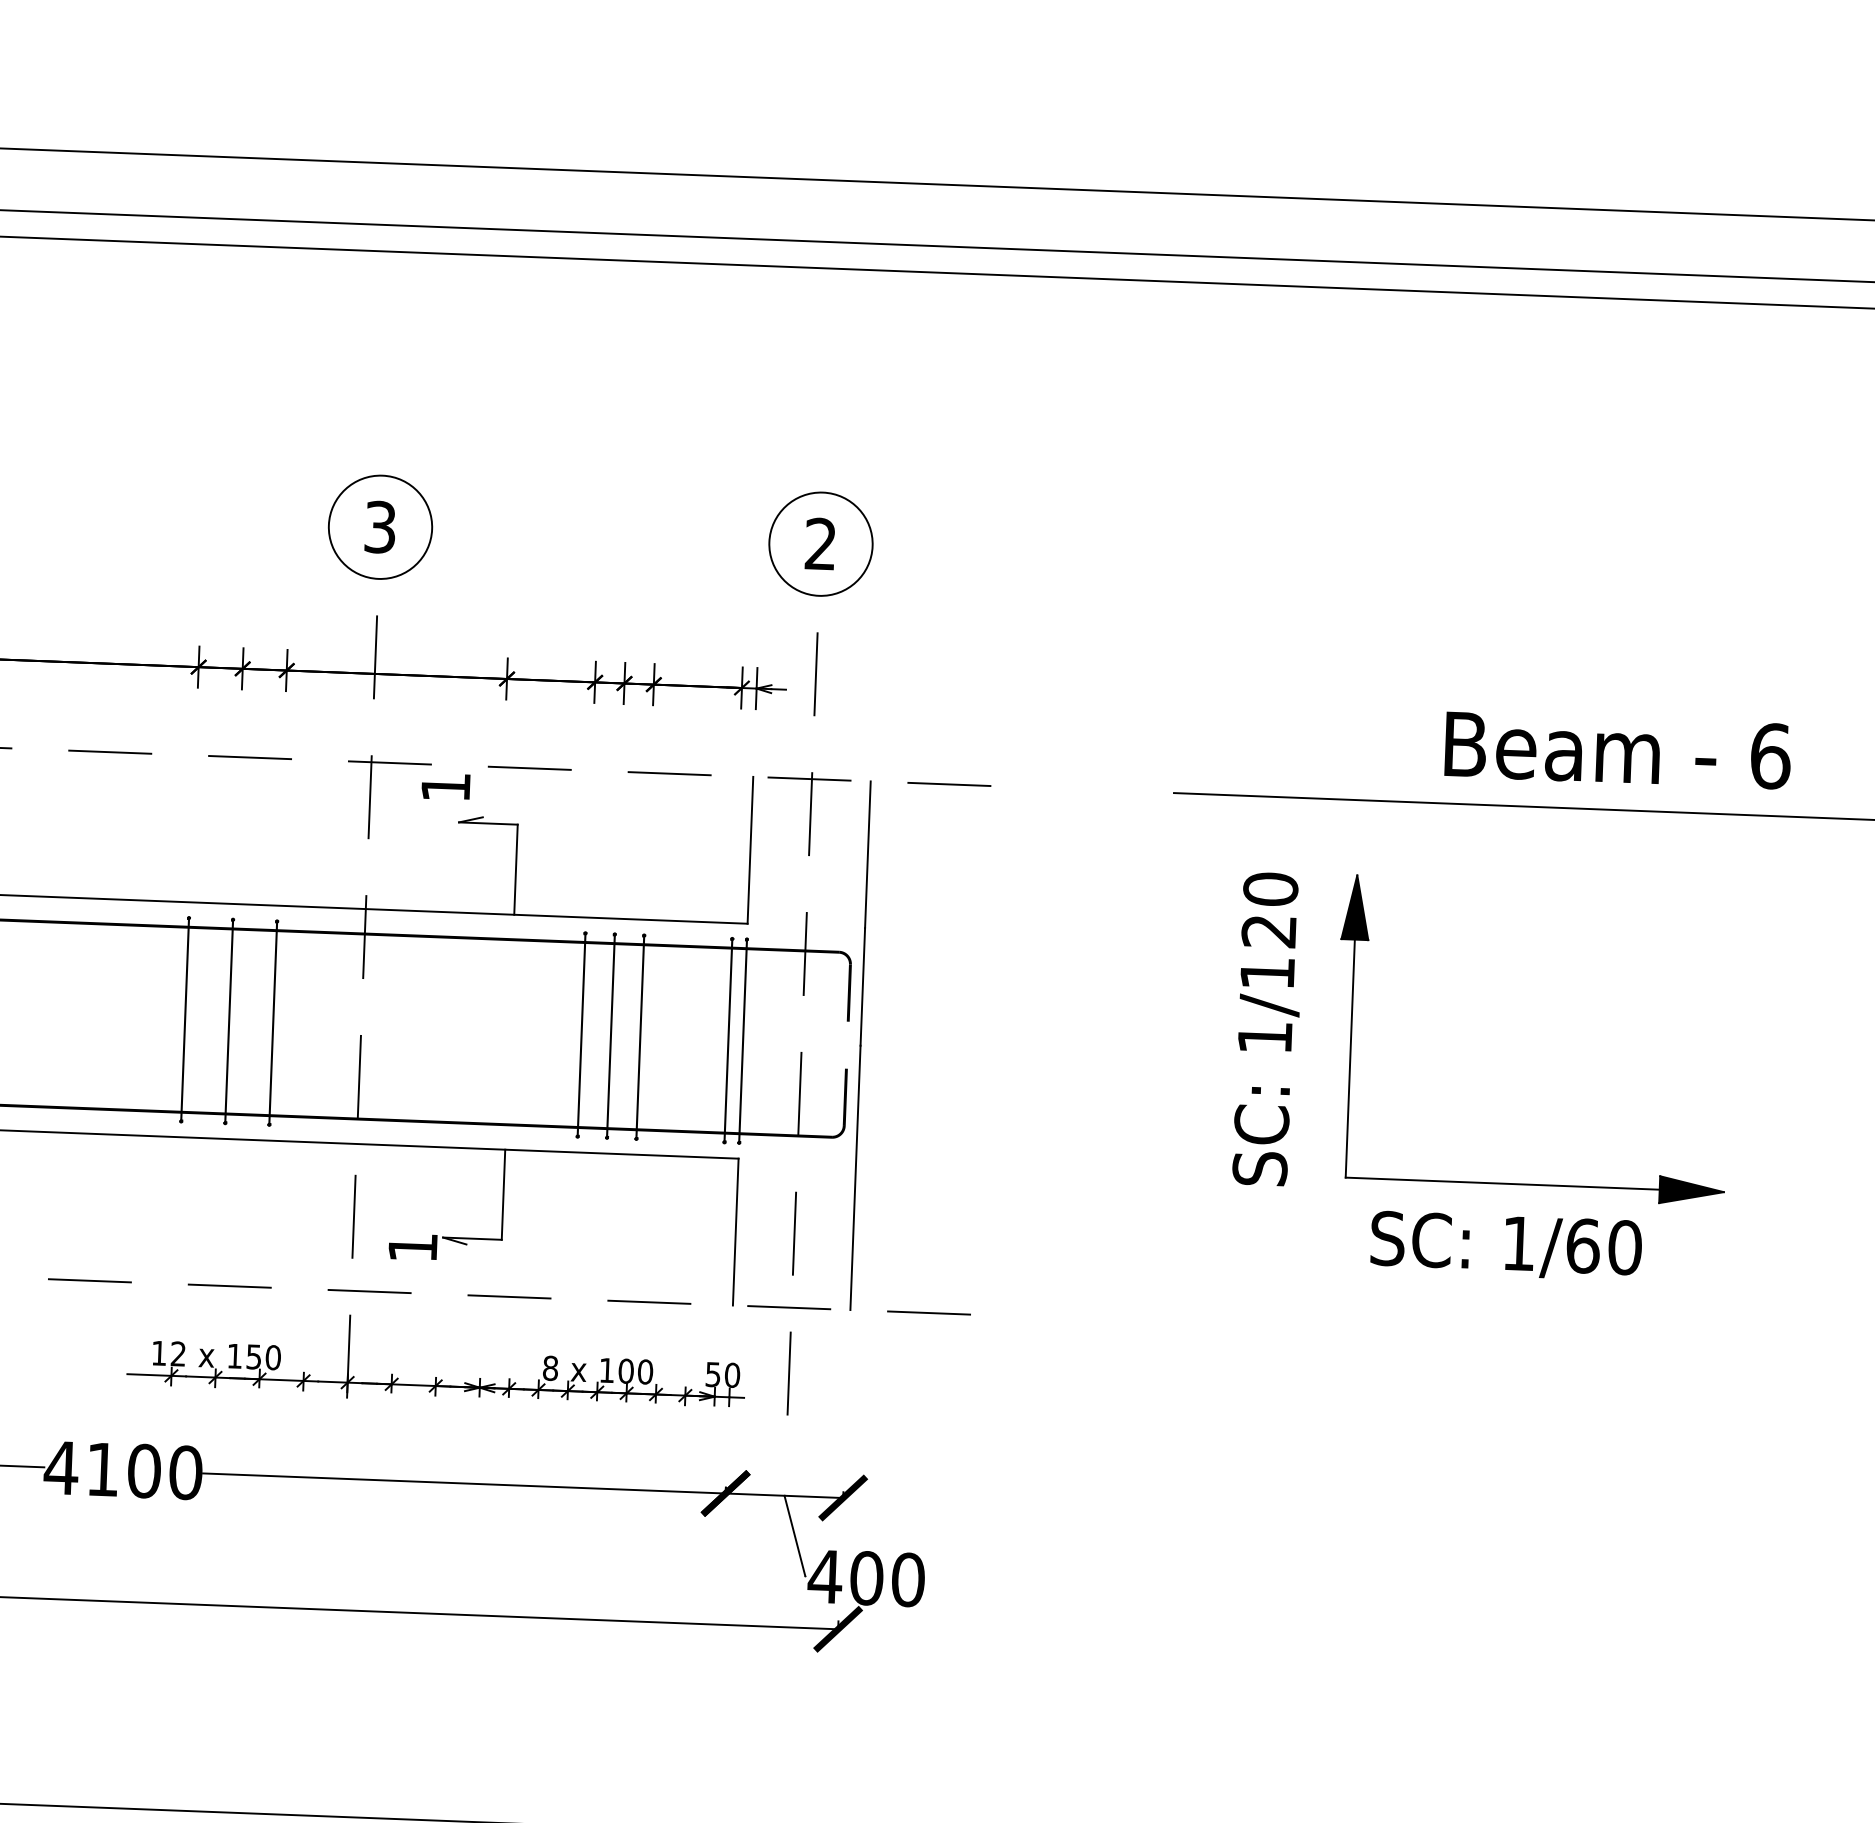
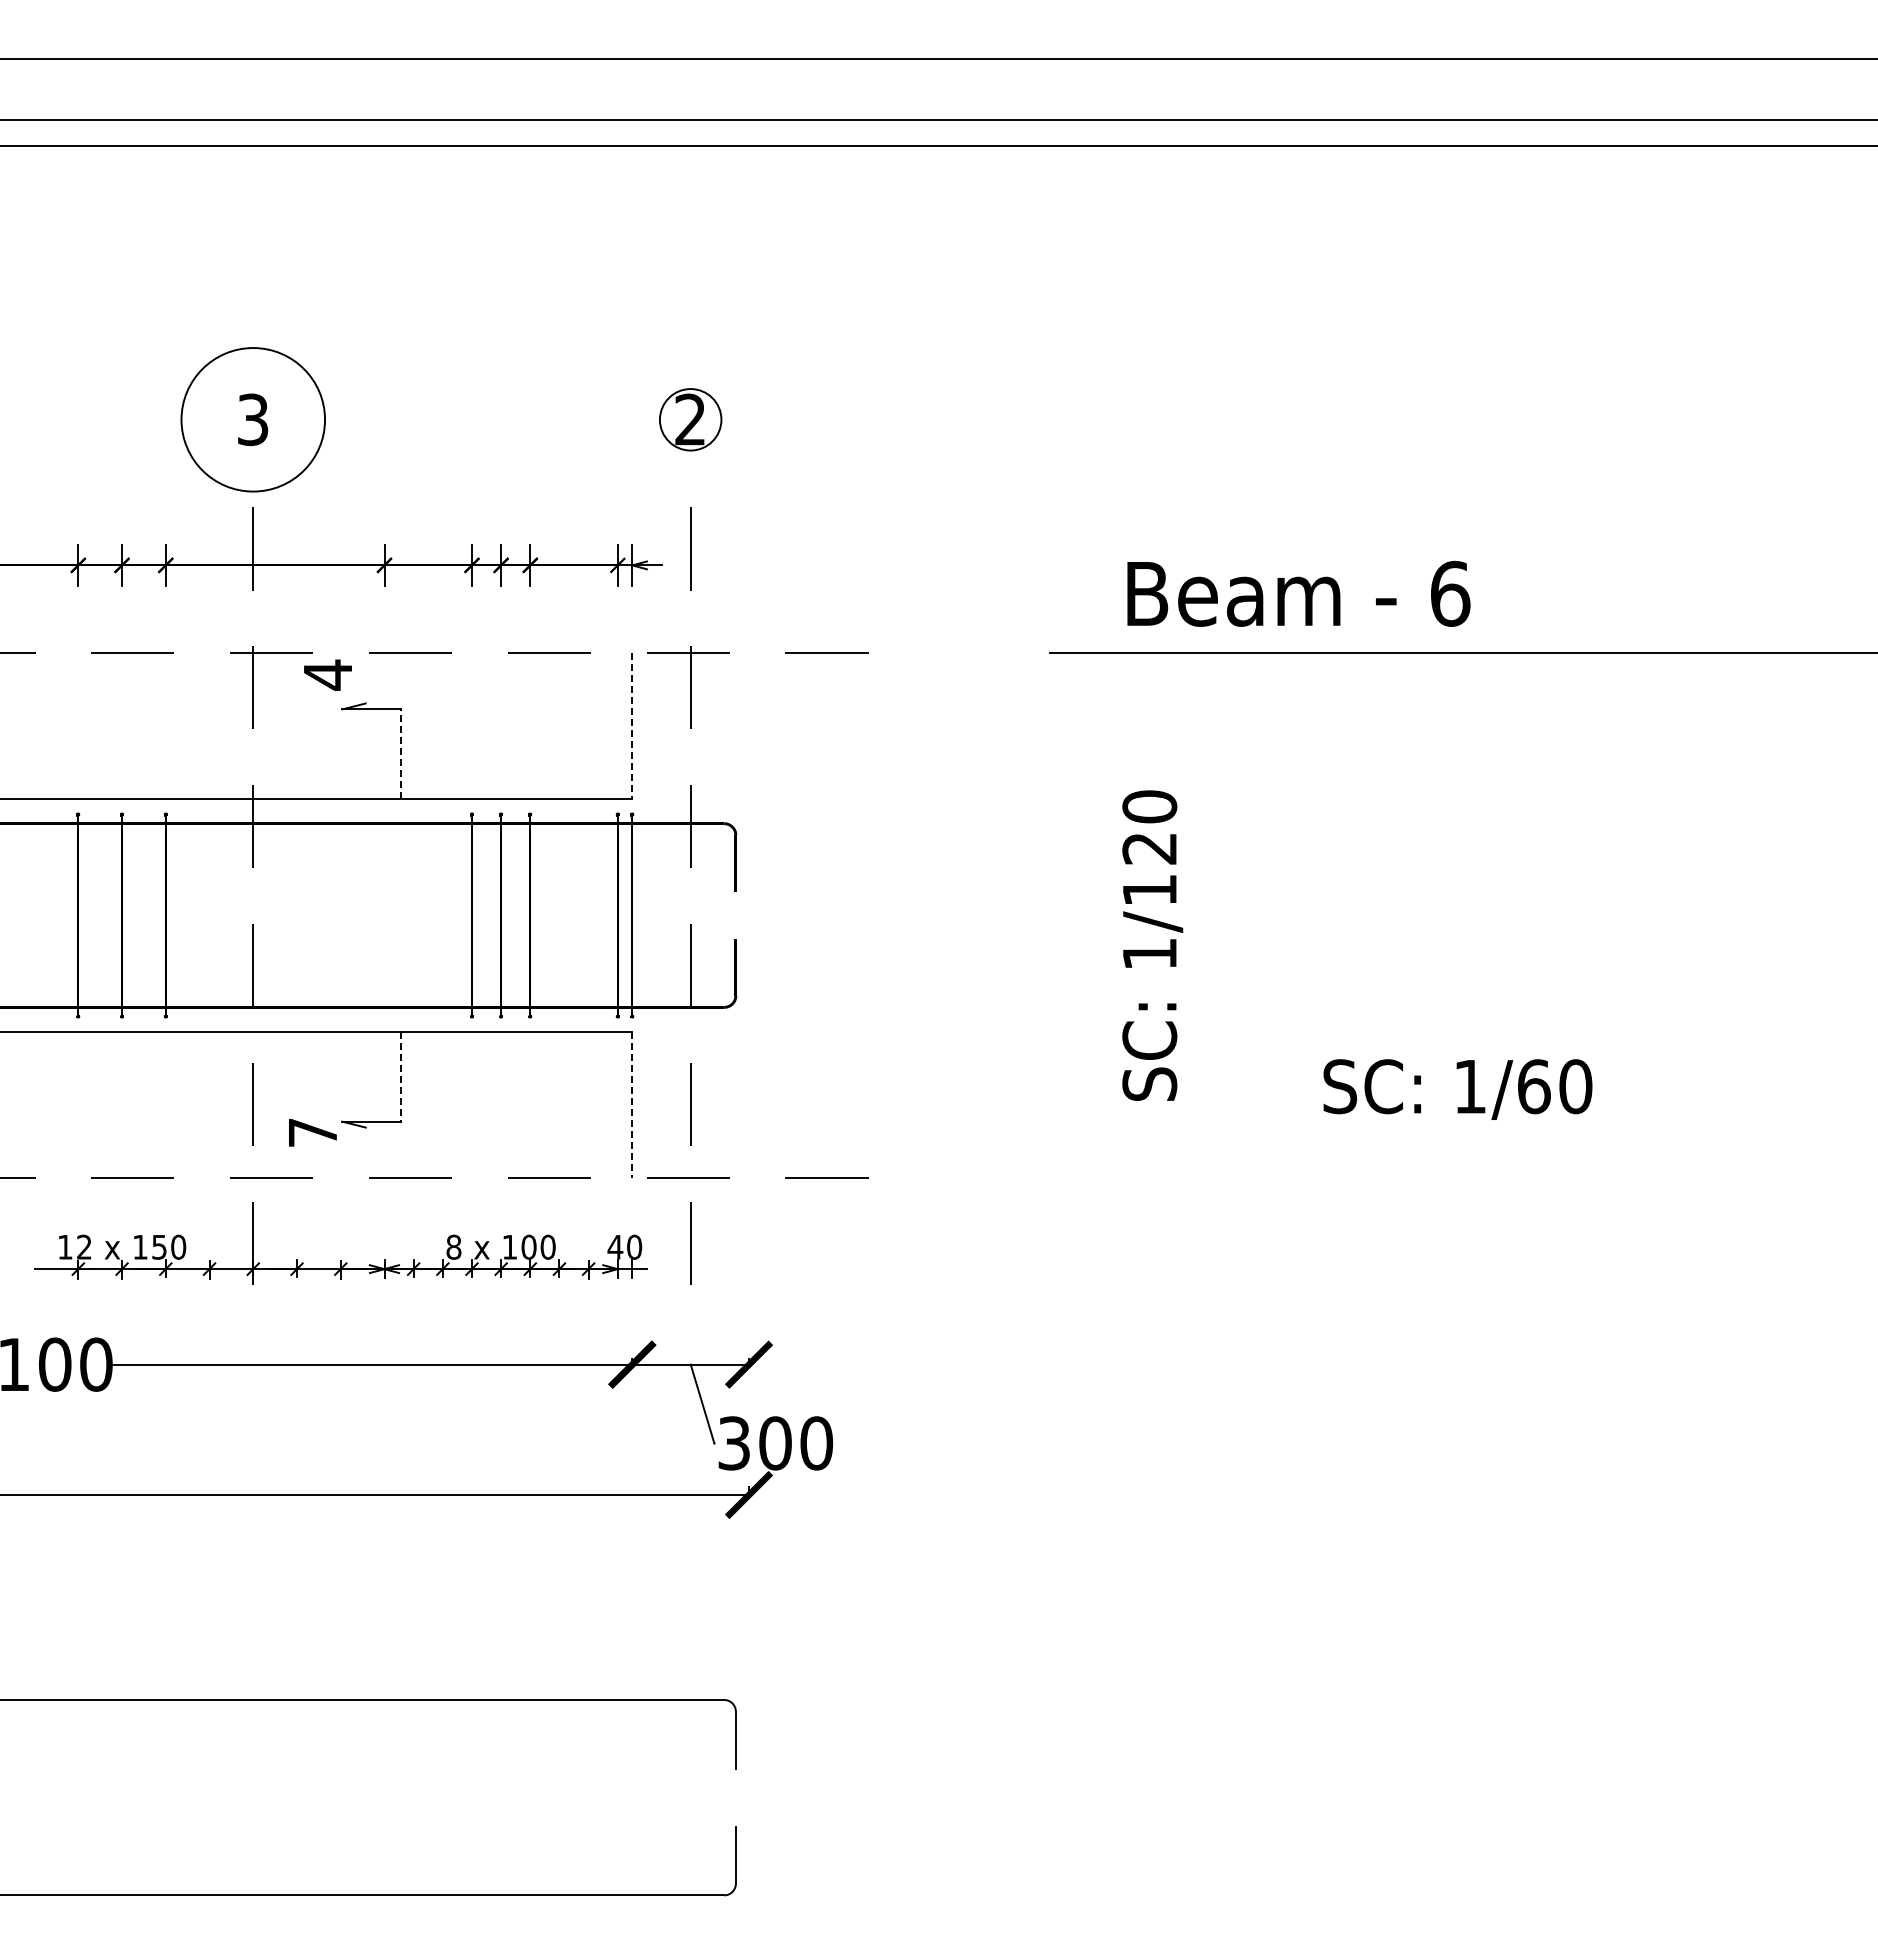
circle: (380, 527) -> (253, 419), size x1.4
circle: (820, 543) -> (690, 419), size x0.6
text: (1617, 750) -> (1298, 593), moved
text: (445, 786) -> (327, 674), 1 -> 4
line: (750, 849) -> (632, 725), solid -> dashed
line: (515, 870) -> (400, 754), solid -> dashed
text: (1268, 1029) -> (1152, 945), moved
line: (860, 1045) -> (748, 915), removed
part: (1527, 1184) -> (1415, 1027), removed
line: (503, 1194) -> (400, 1076), solid -> dashed
line: (735, 1232) -> (632, 1105), solid -> dashed
text: (1505, 1245) -> (1457, 1089), moved
text: (412, 1247) -> (312, 1132), 1 -> 7
text: (713, 1374) -> (615, 1247), 50 -> 40
text: (825, 1576) -> (734, 1443), 400 -> 300

